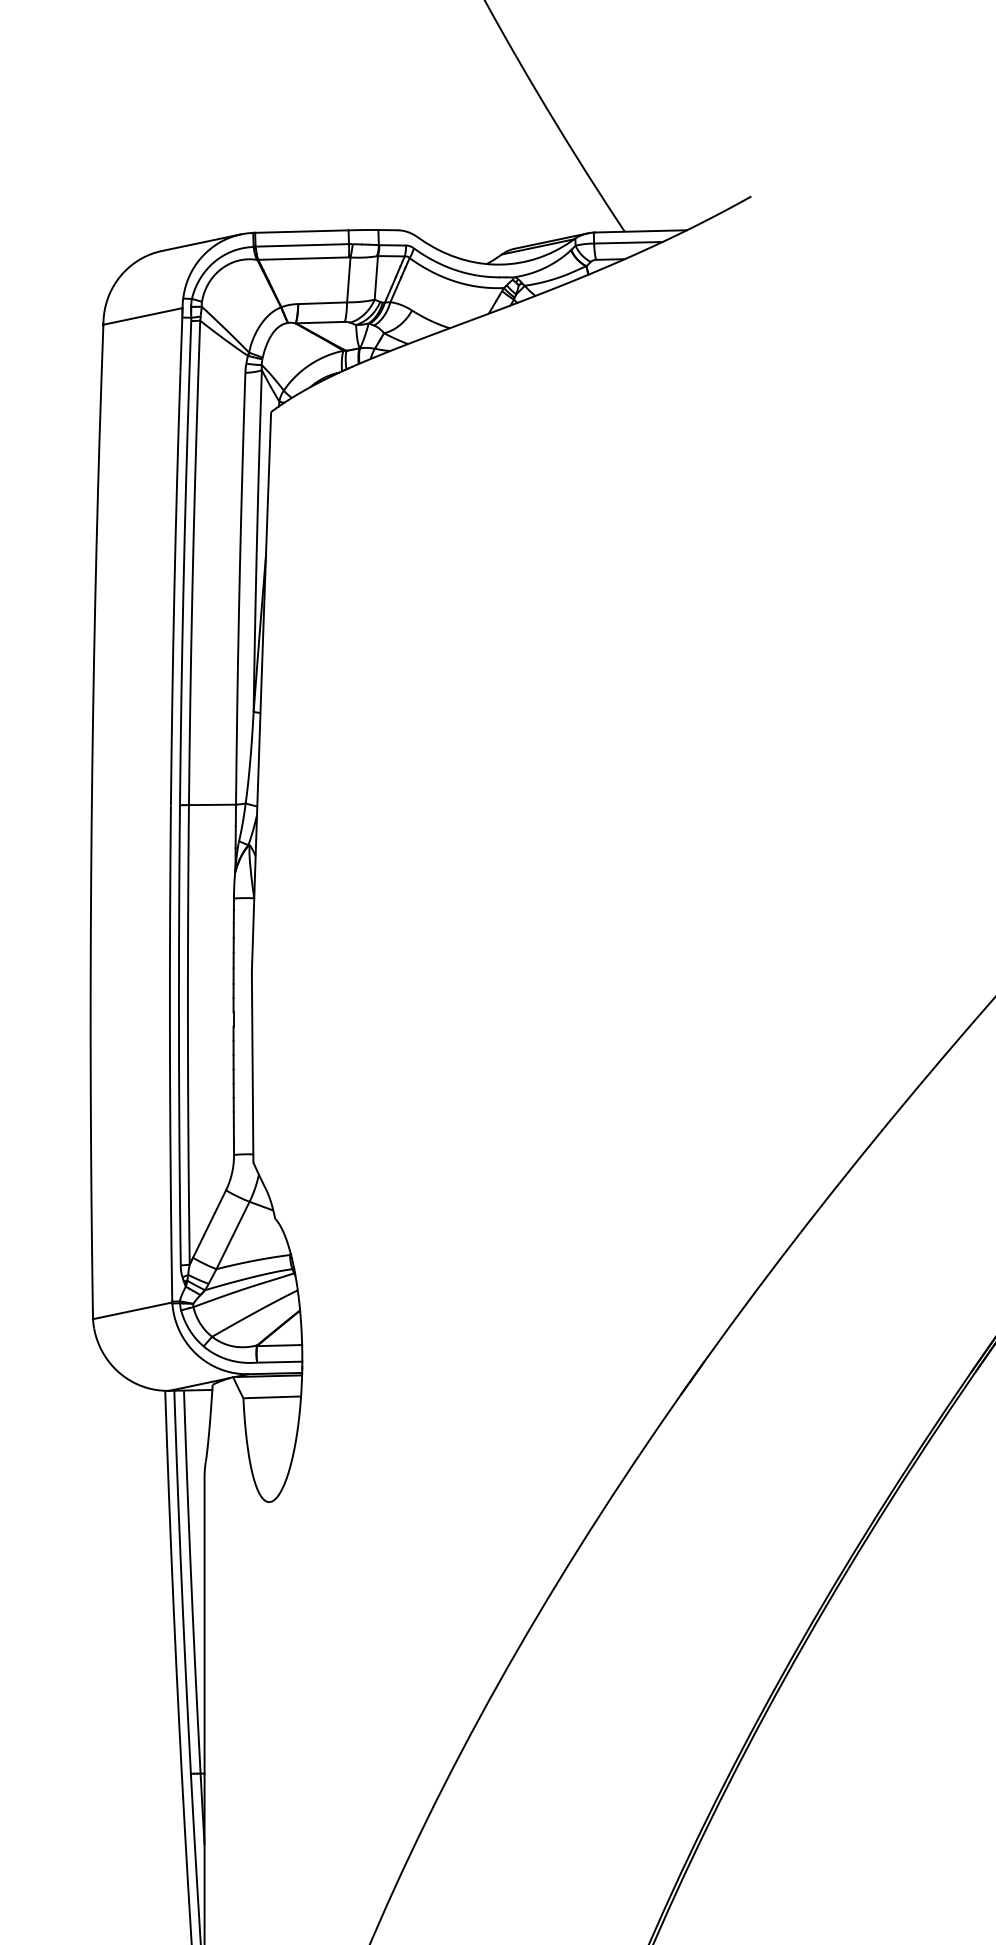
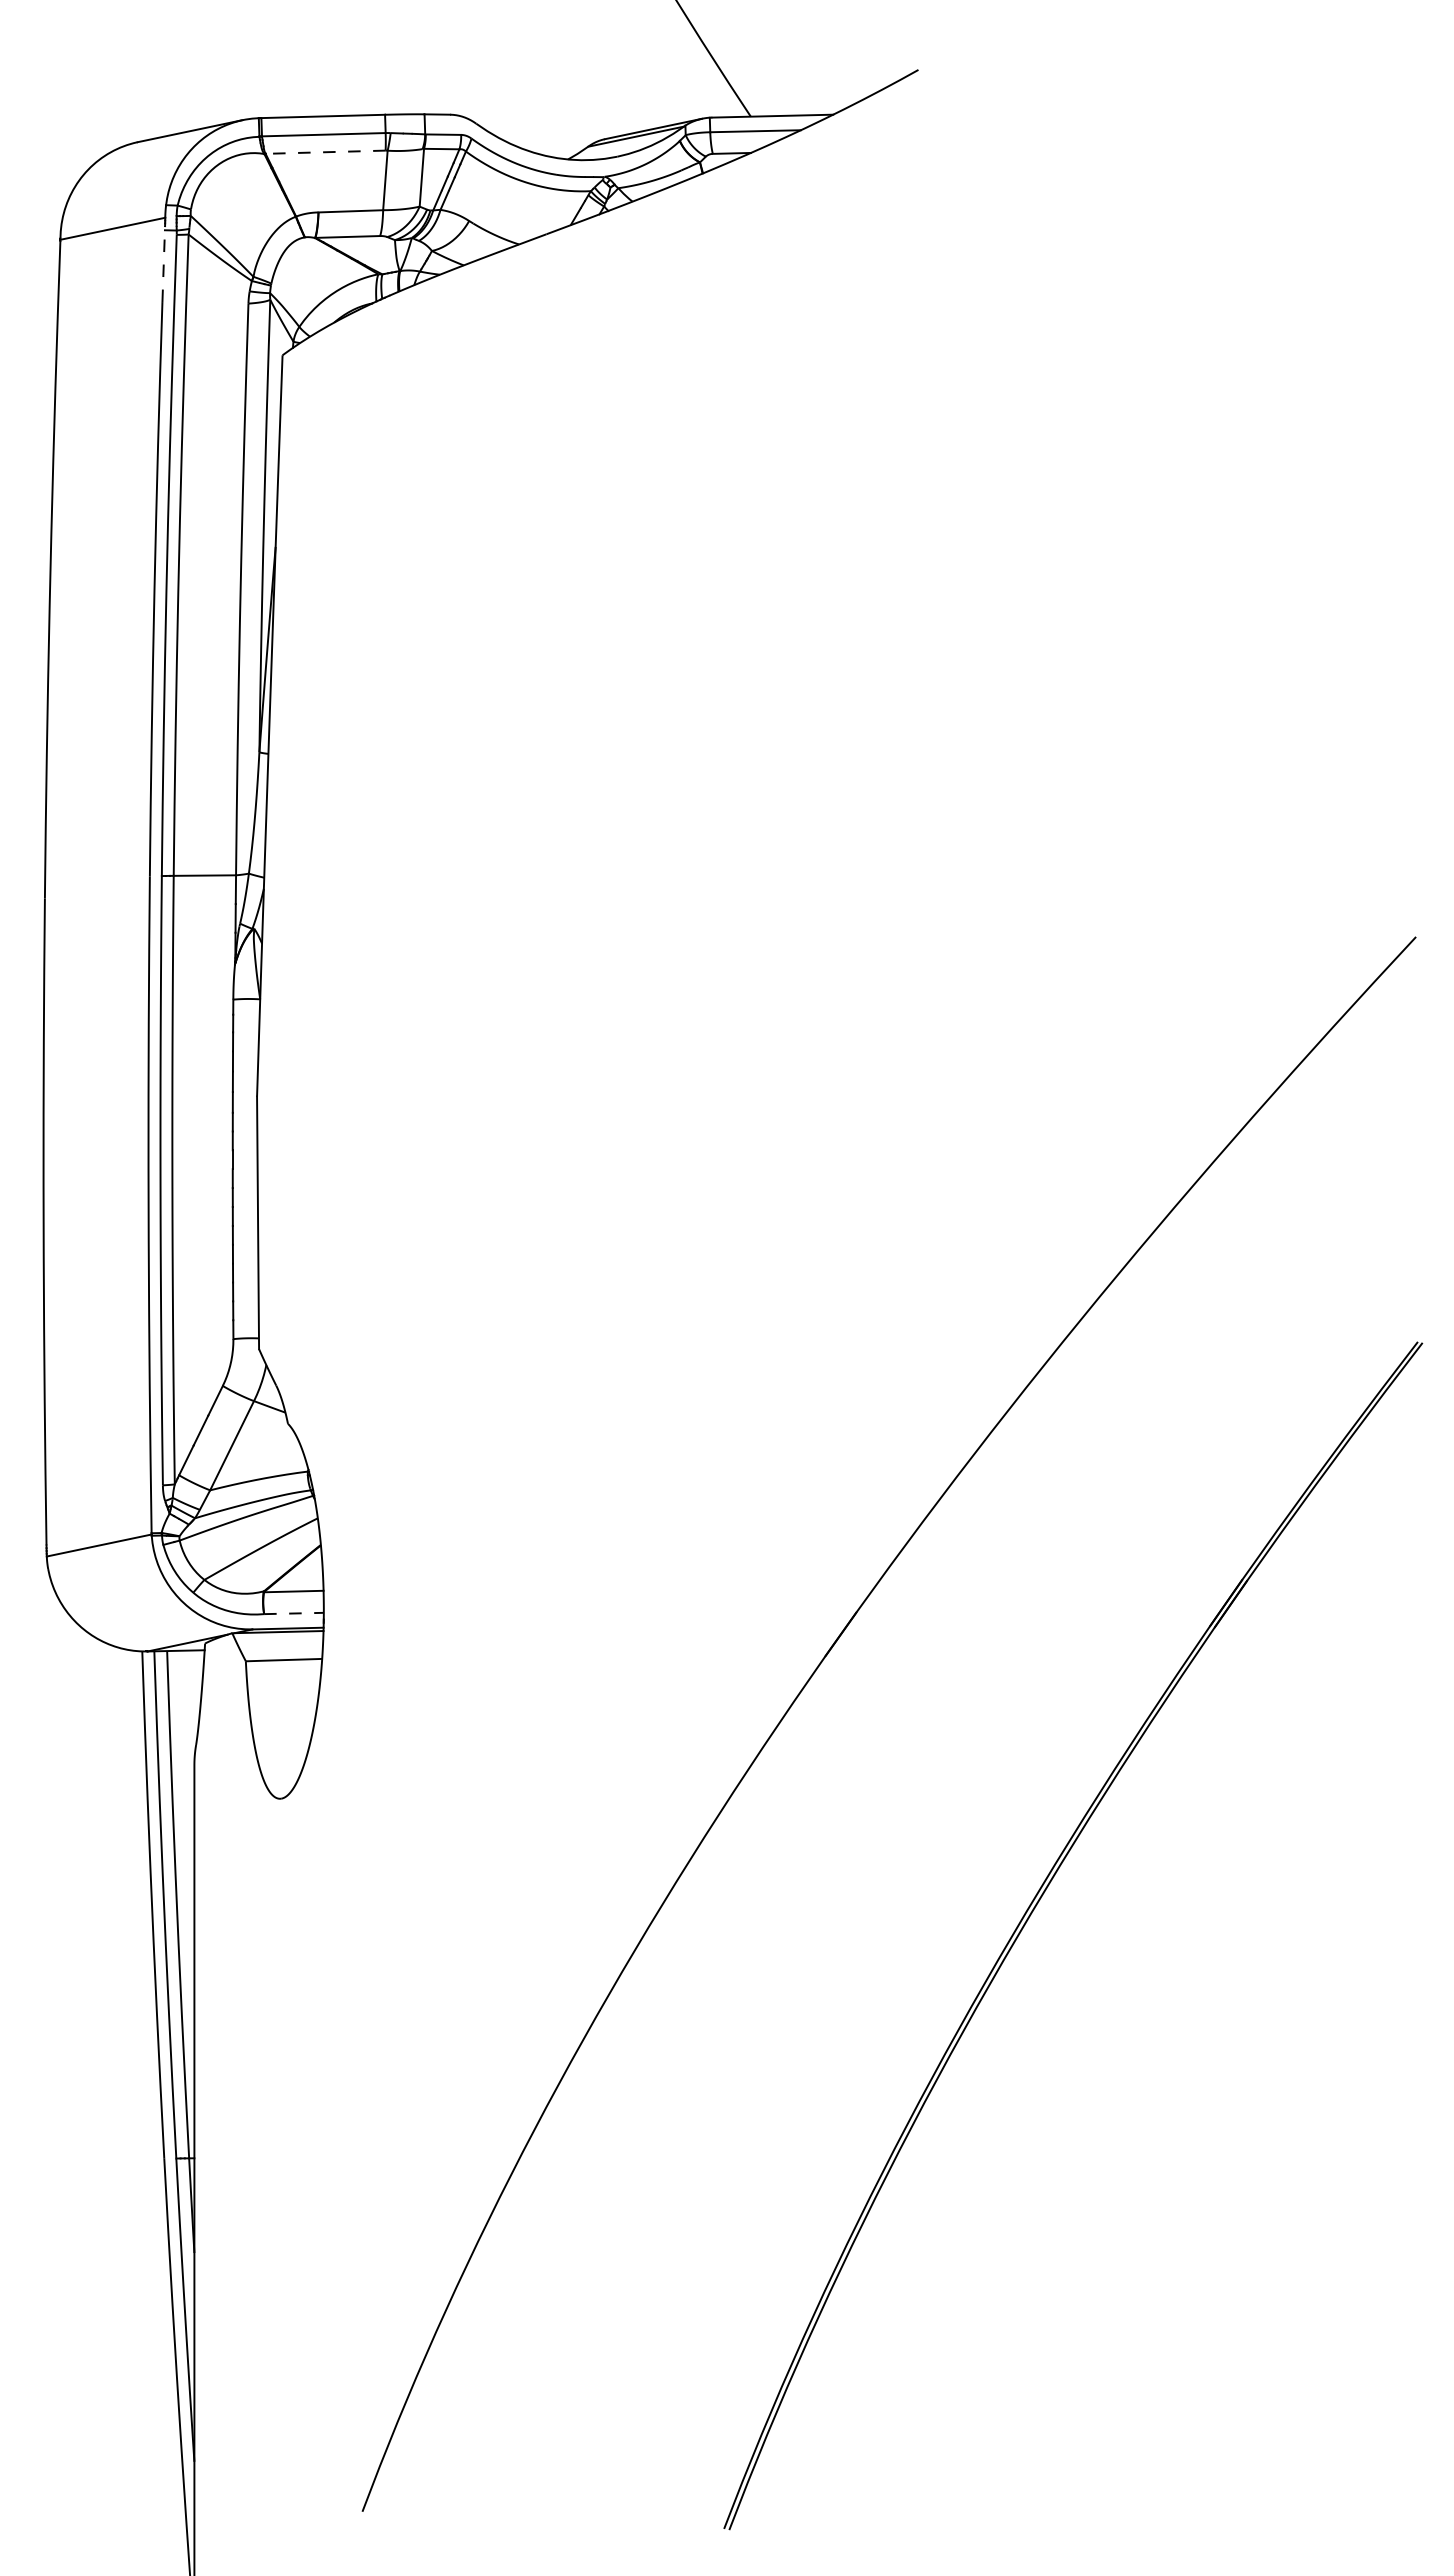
line: (303, 258) -> (325, 152), solid -> dashed
line: (181, 342) -> (163, 263), solid -> dashed
line: (279, 1362) -> (293, 1613), solid -> dashed

